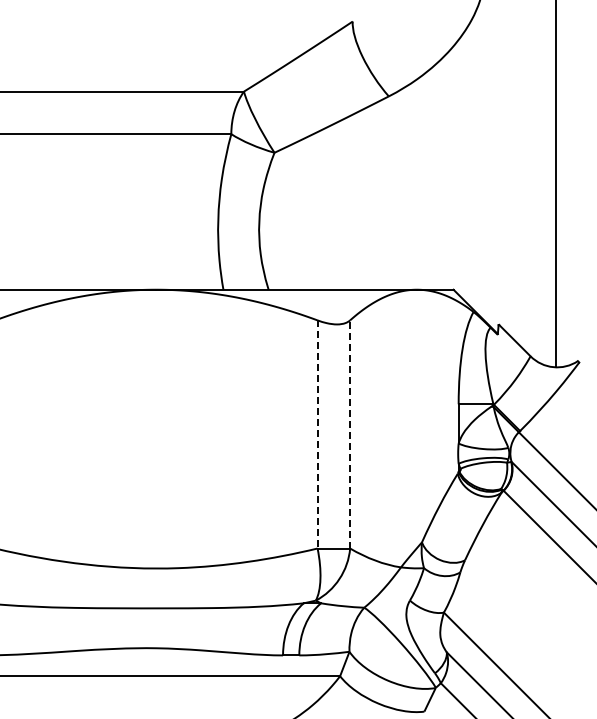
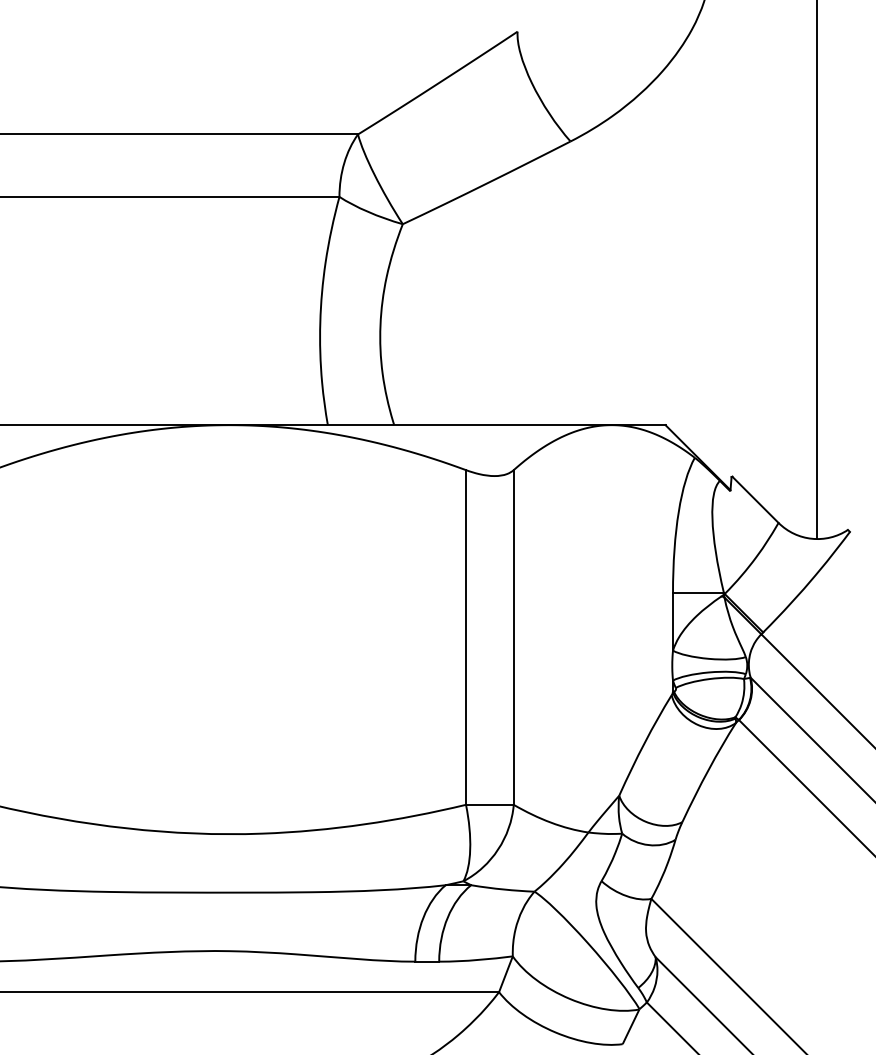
line: (350, 433) -> (514, 636), dashed -> solid
line: (317, 434) -> (465, 637), dashed -> solid

